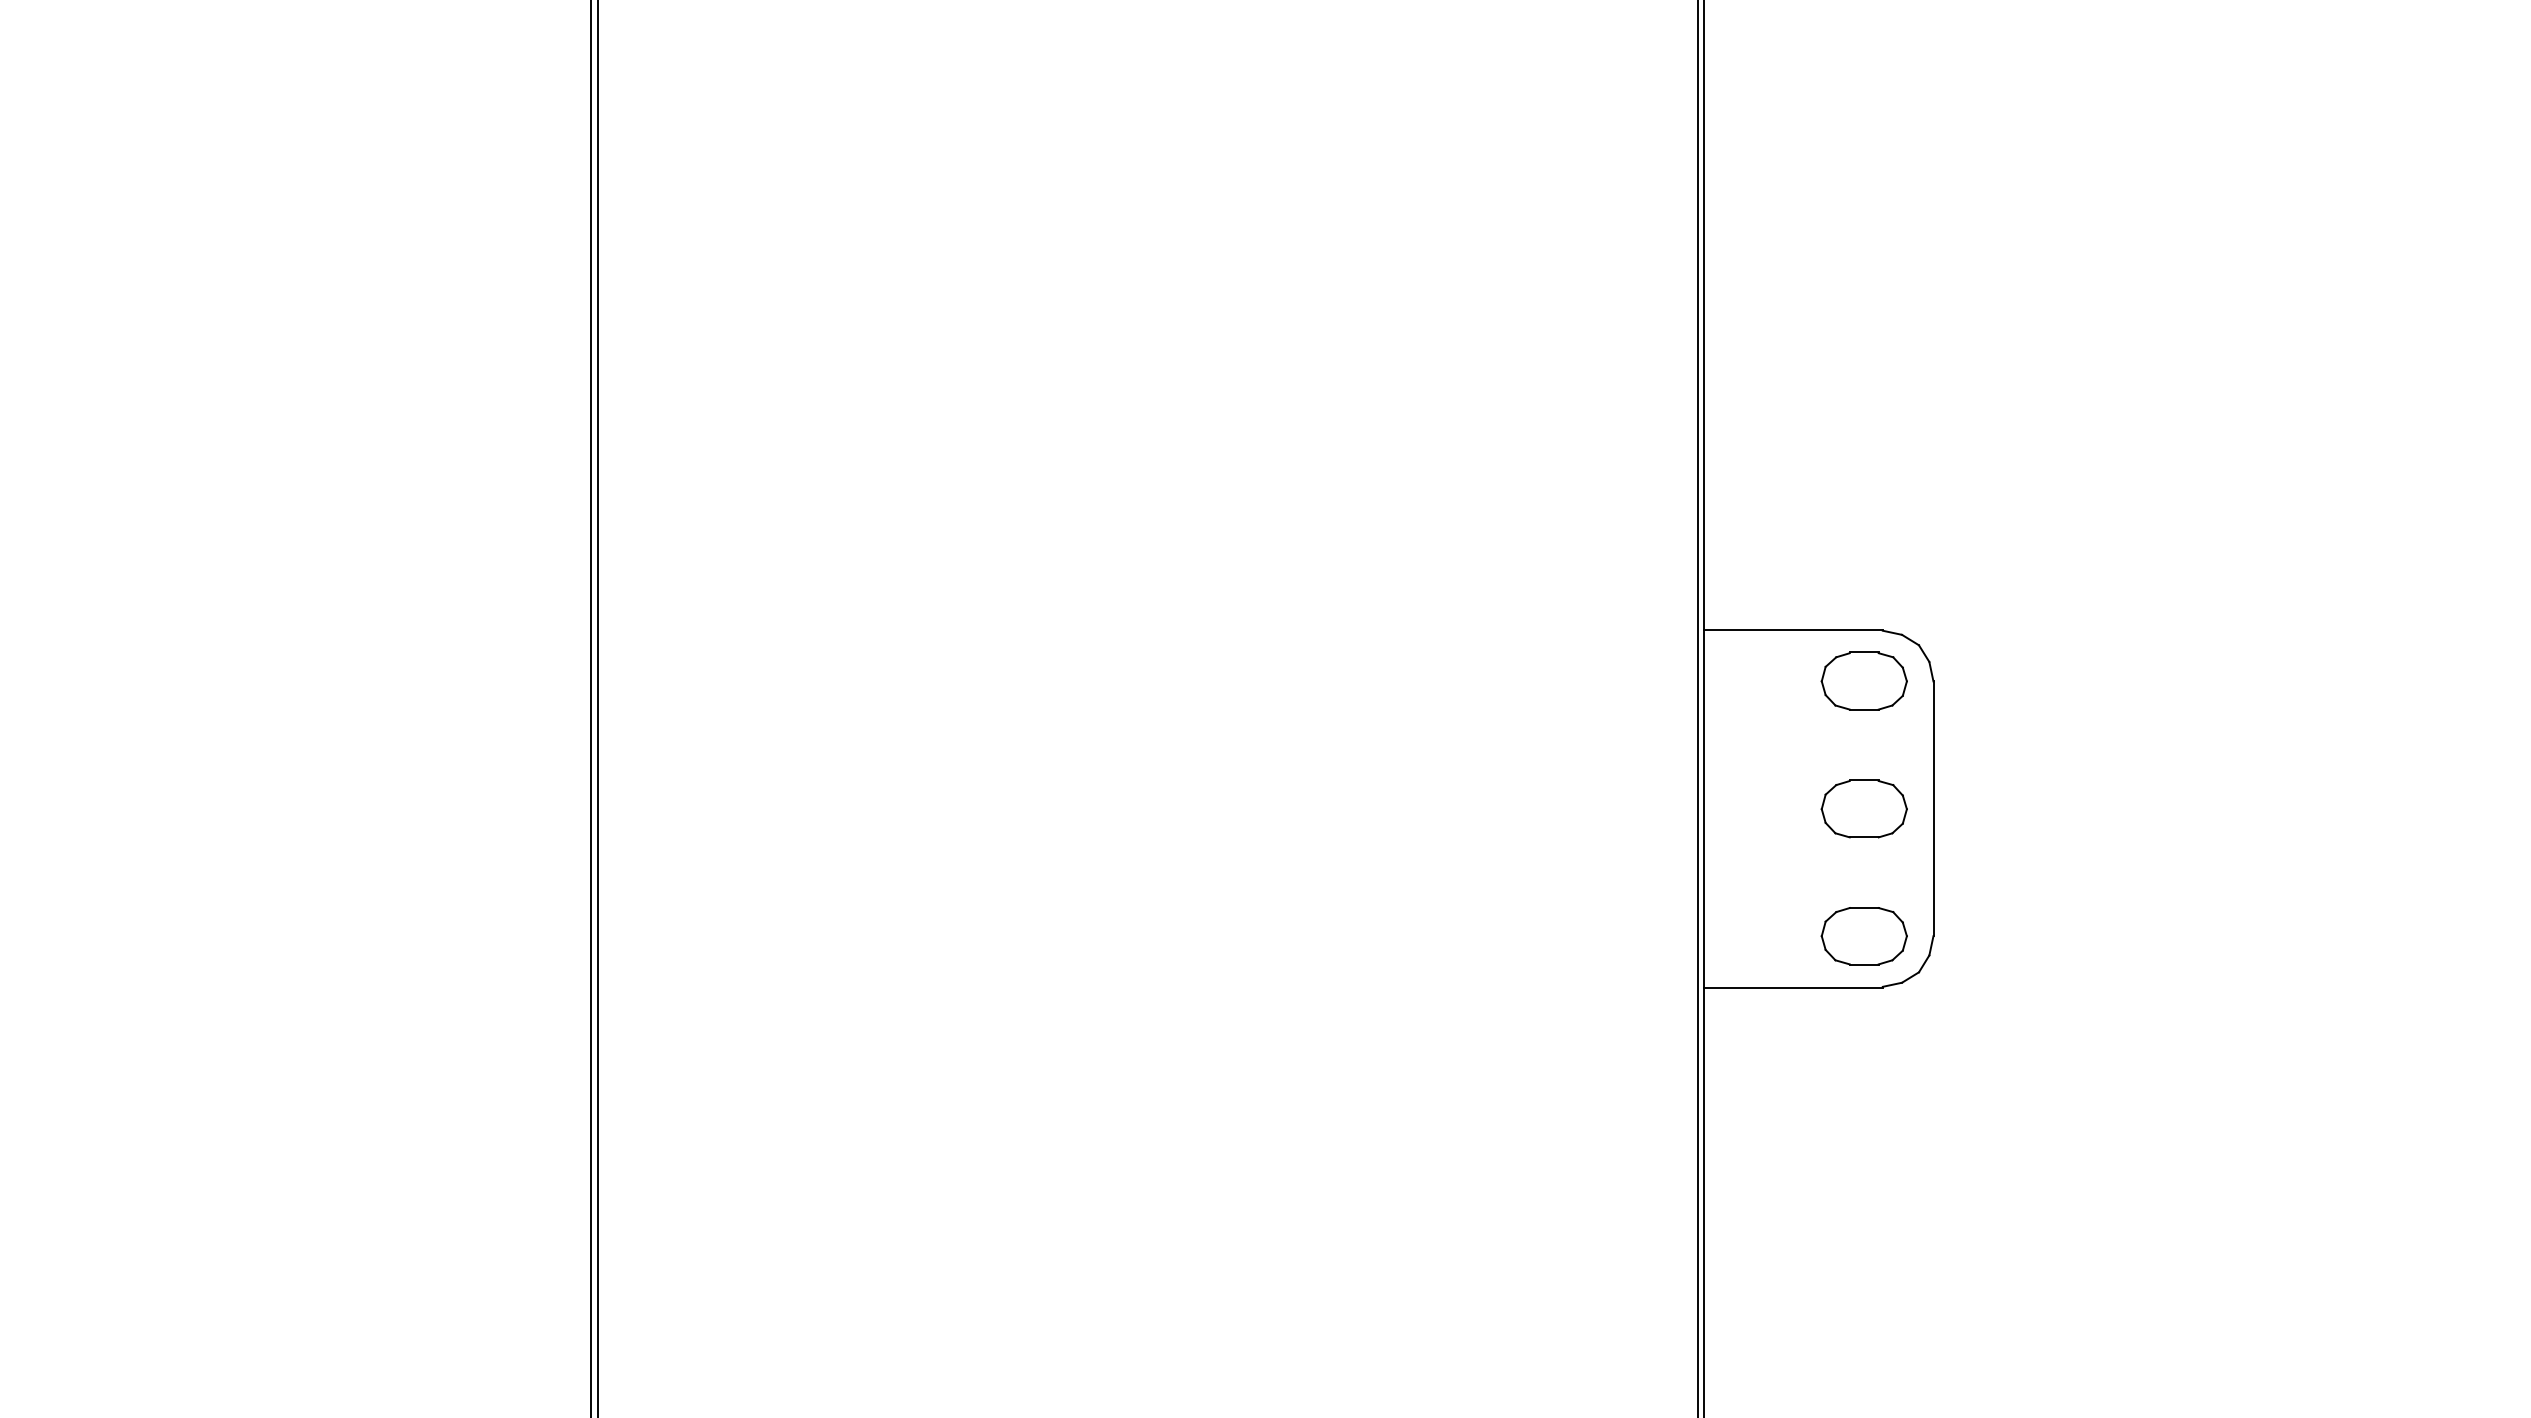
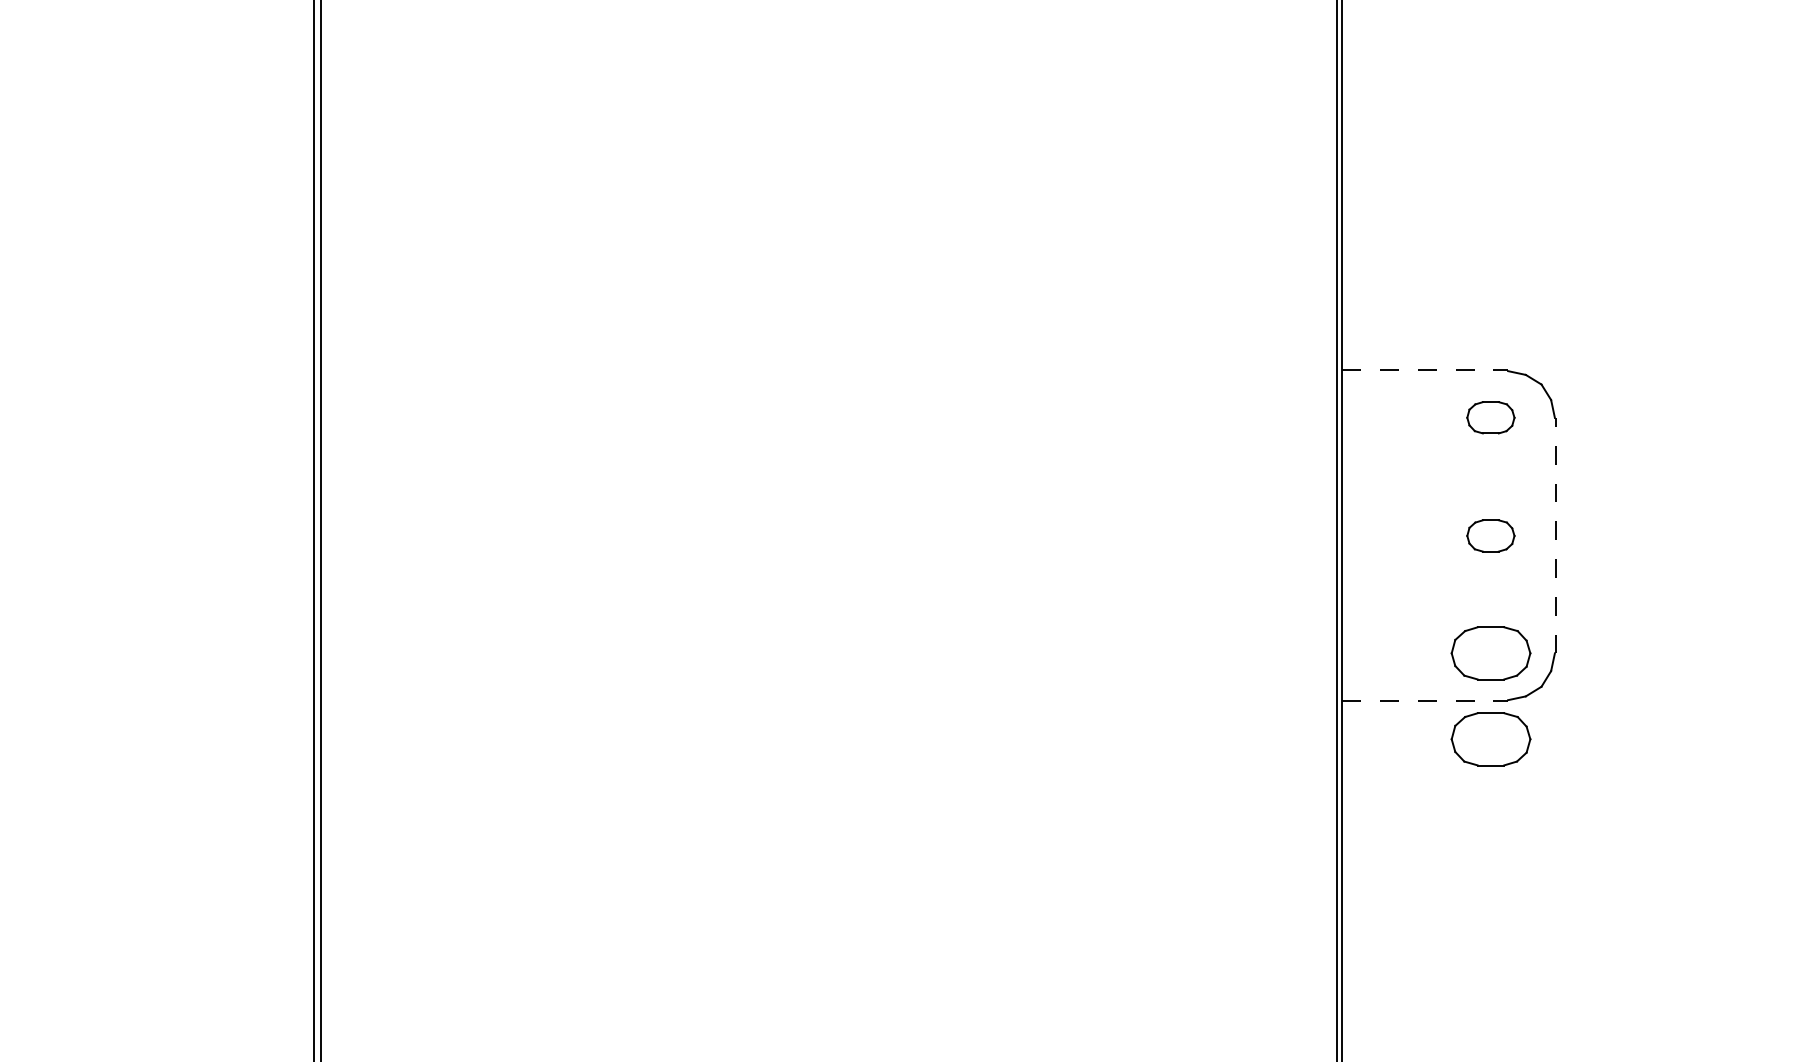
line: (1793, 629) -> (1425, 369), solid -> dashed
part: (1863, 680) -> (1490, 417), size x0.6
part: (1863, 808) -> (1490, 535), size x0.6
line: (1934, 808) -> (1555, 535), solid -> dashed
line: (1793, 987) -> (1425, 700), solid -> dashed
part: (1863, 1029) -> (1490, 739), added

